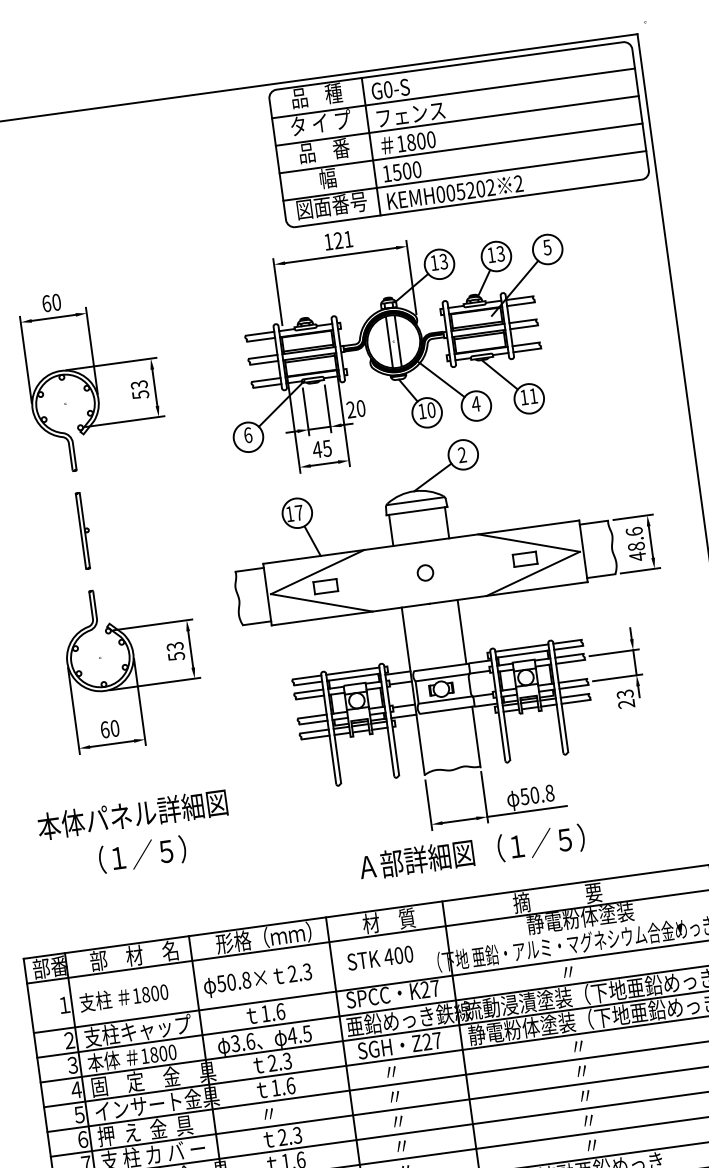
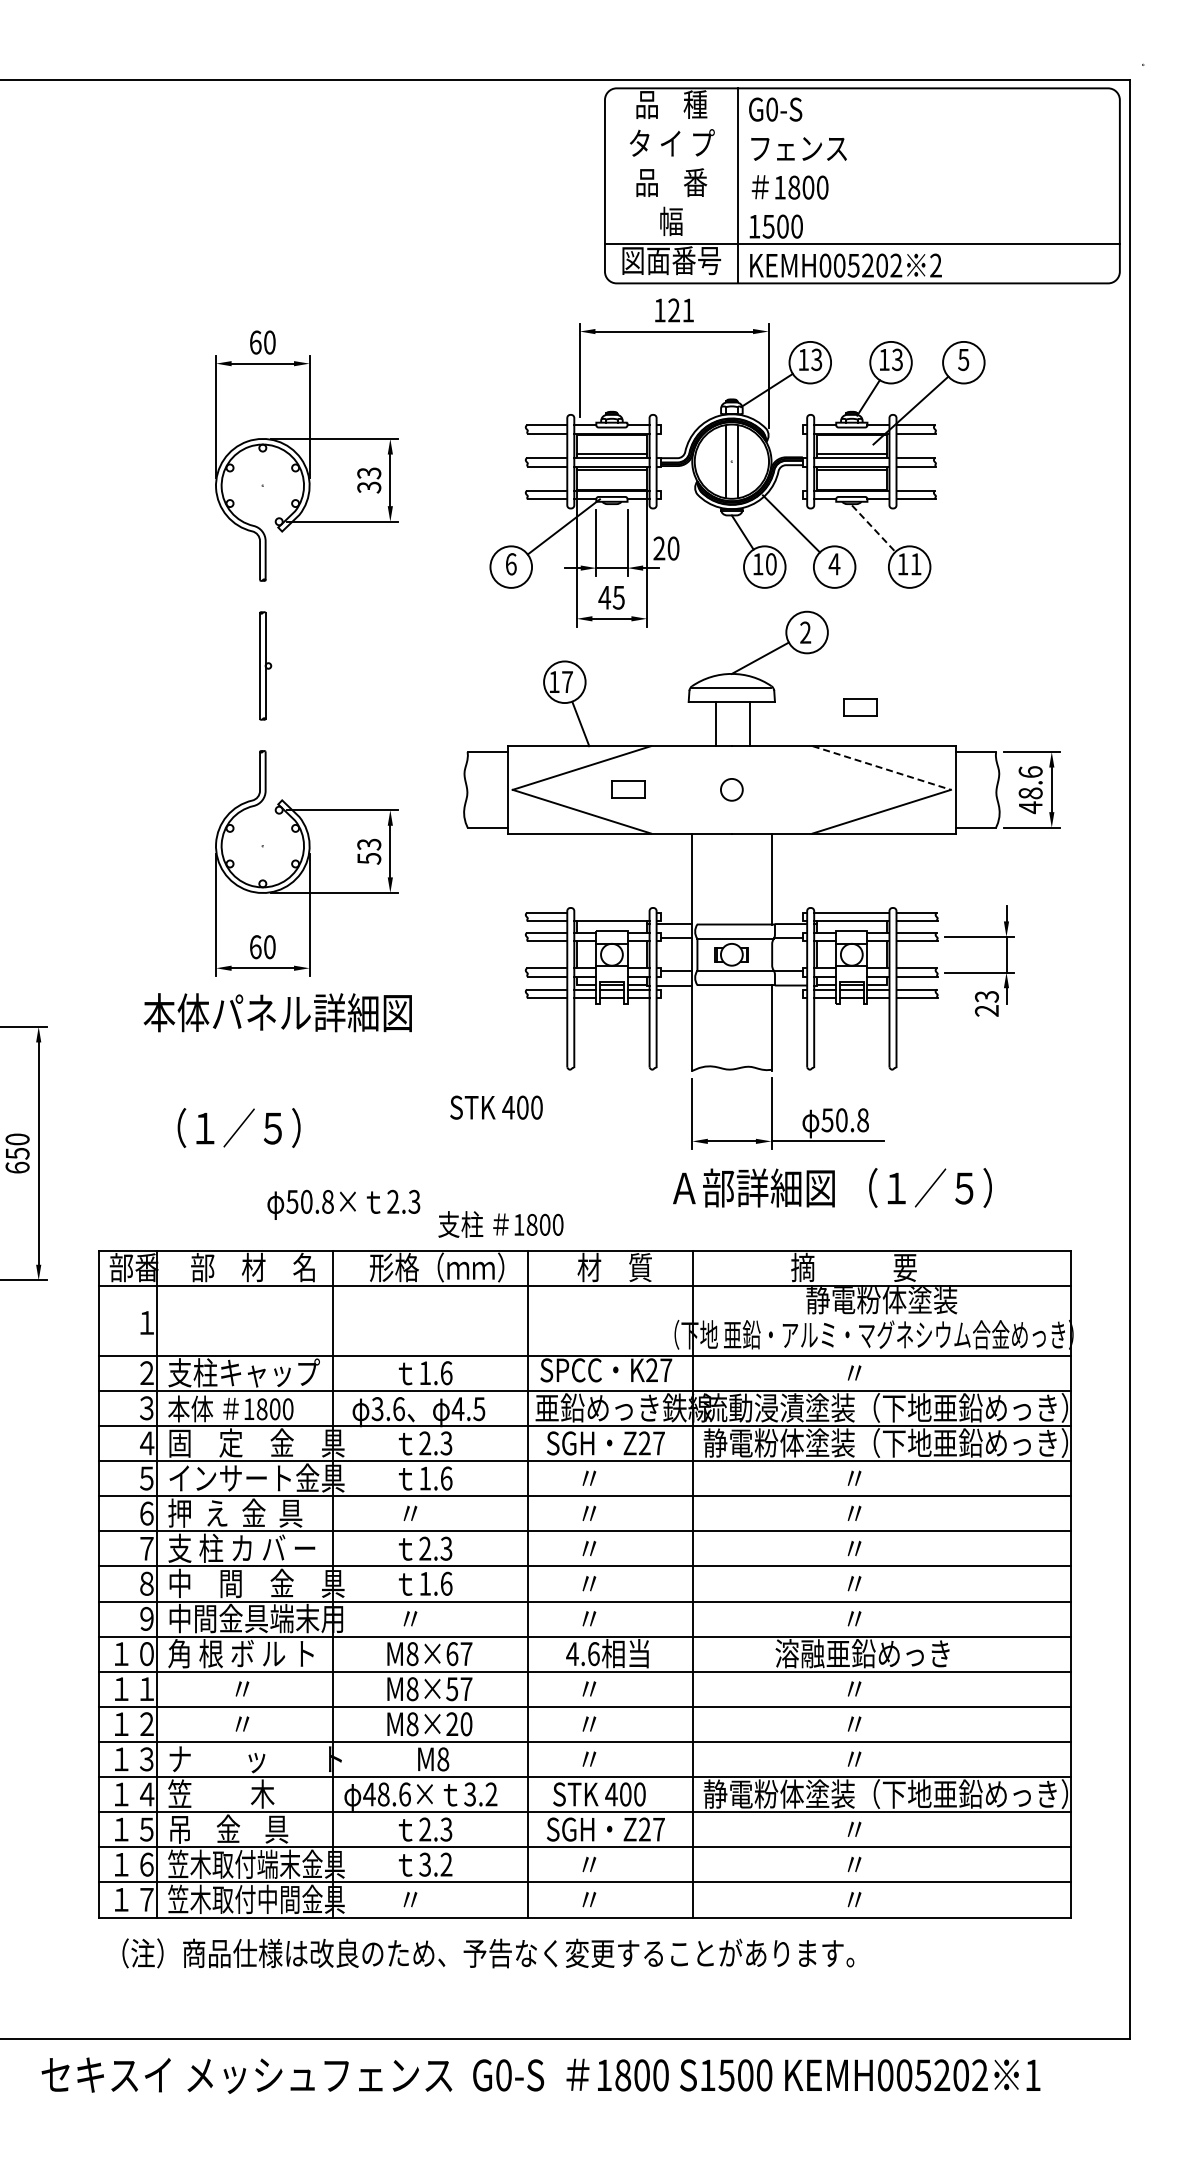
line: (452, 93) -> (861, 127), removed
line: (456, 121) -> (861, 166), removed
line: (460, 148) -> (861, 205), removed
line: (500, 375) -> (873, 528), solid -> dashed
text: (140, 394) -> (368, 486), 53 -> 33
line: (447, 523) -> (715, 724), moved
line: (391, 530) -> (750, 724), moved
line: (528, 543) -> (881, 768), solid -> dashed
part: (525, 559) -> (860, 707), moved
part: (325, 586) -> (628, 789), moved
line: (352, 671) -> (611, 912), removed
text: (132, 814) -> (277, 1012), moved
text: (472, 852) -> (832, 1187), moved
text: (142, 854) -> (238, 1127), moved
text: (380, 958) -> (496, 1107), moved
text: (257, 980) -> (343, 1204), moved
text: (123, 997) -> (500, 1224), moved

